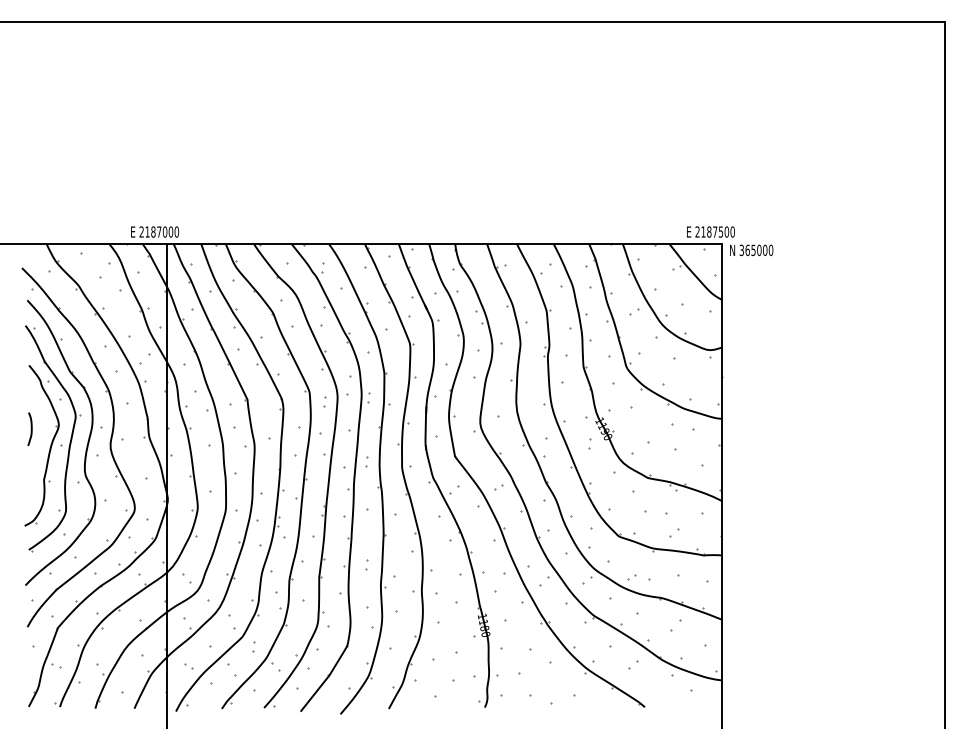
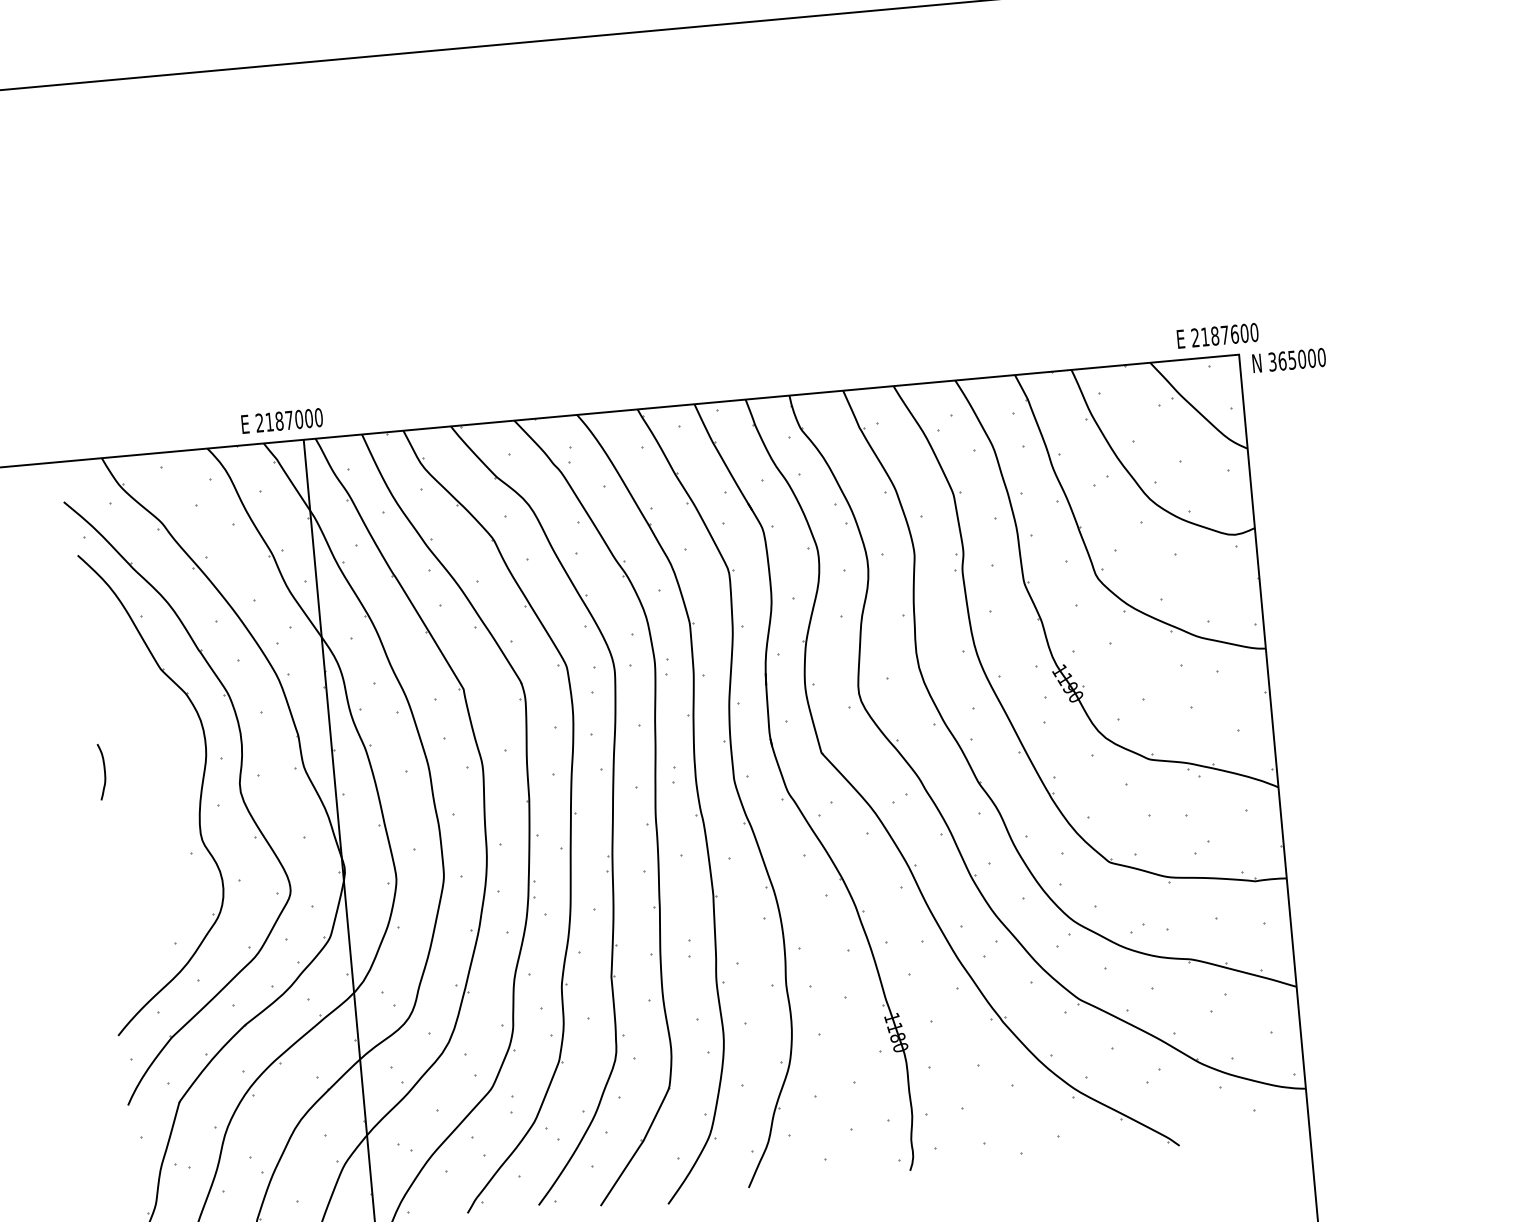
text: (720, 231) -> (1233, 333), 2187500 -> 2187600
part: (324, 401) -> (593, 680), size x1.6
part: (52, 438) -> (141, 784), removed
part: (589, 443) -> (1045, 710), size x1.6

